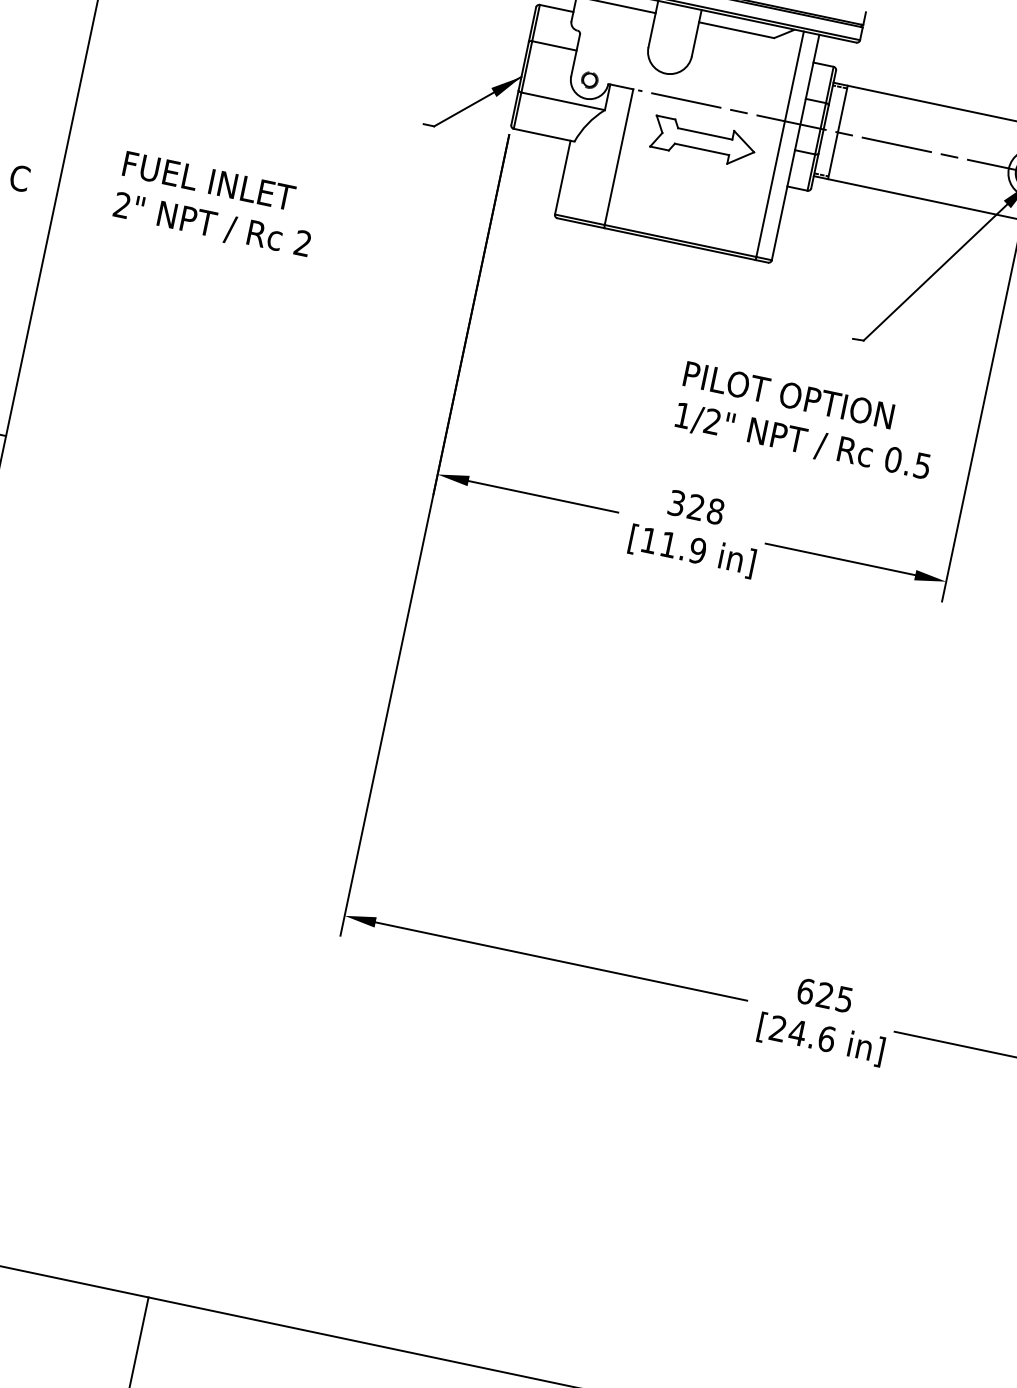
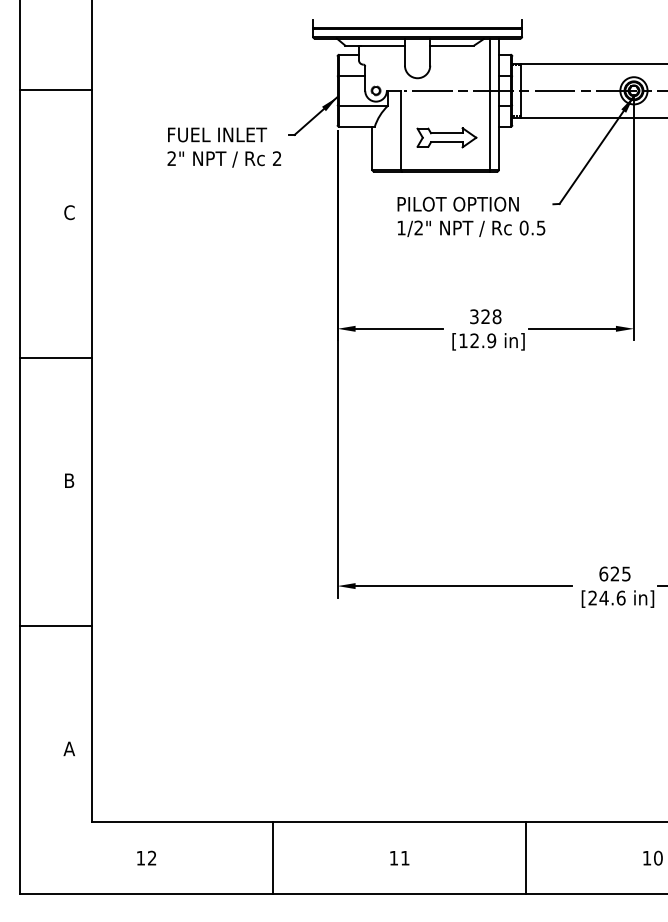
part: (703, 141) -> (446, 137), moved
text: (216, 205) -> (224, 147), moved
text: (807, 421) -> (471, 216), moved
text: (668, 544) -> (474, 340), [11.9 -> [12.9

